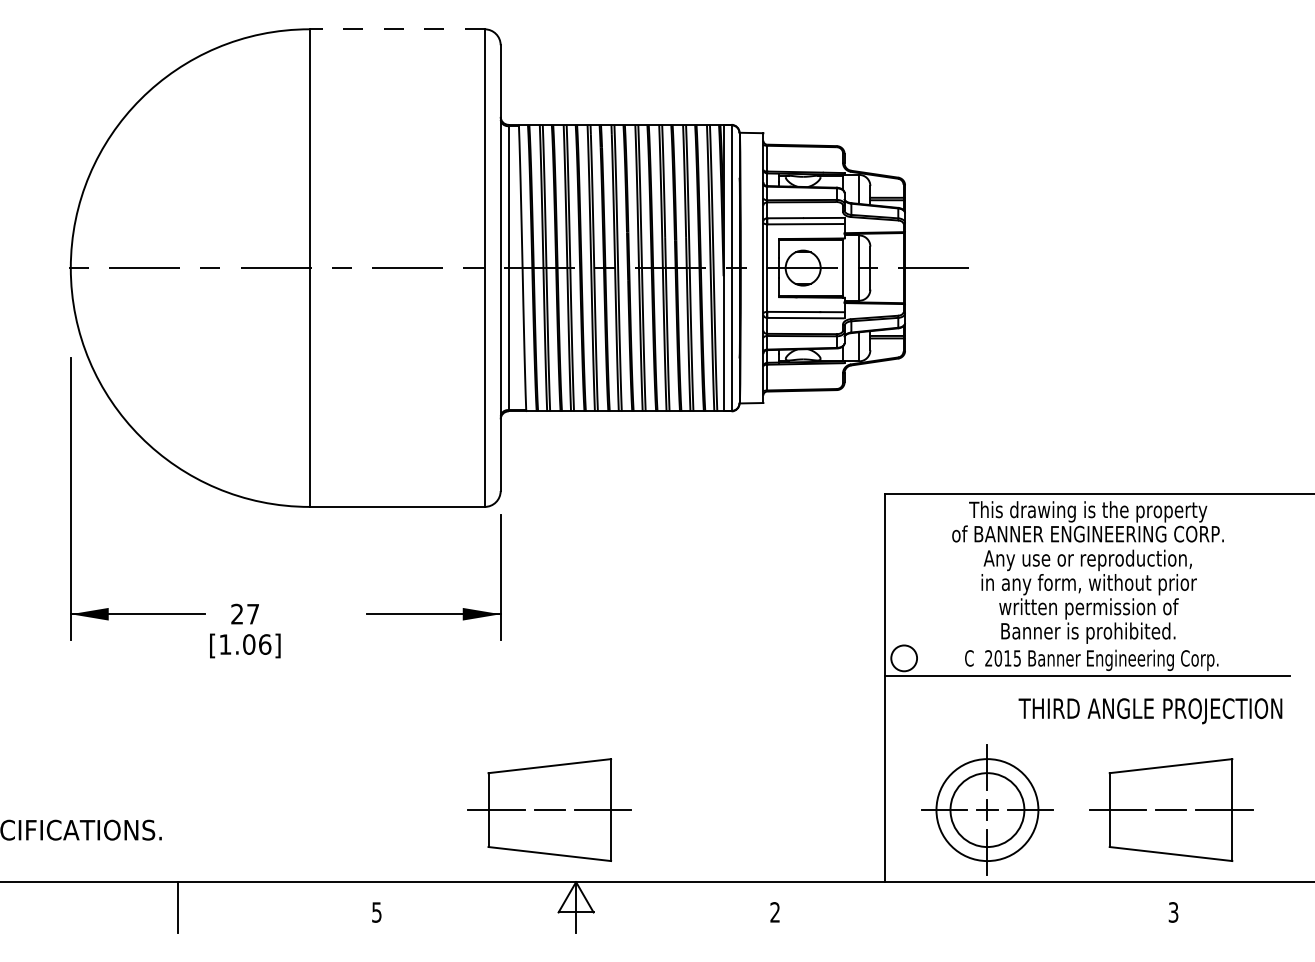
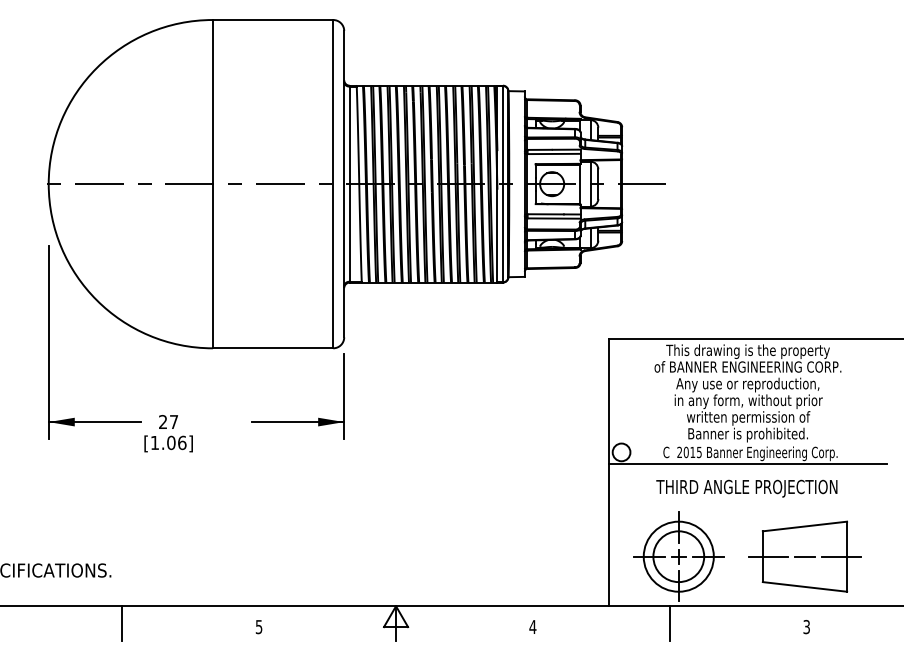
line: (396, 30) -> (272, 20), dashed -> solid
text: (1149, 710) -> (746, 488), moved
part: (549, 809) -> (377, 556), removed
line: (973, 907) -> (669, 623), added
text: (774, 911) -> (532, 626), 2 -> 4

